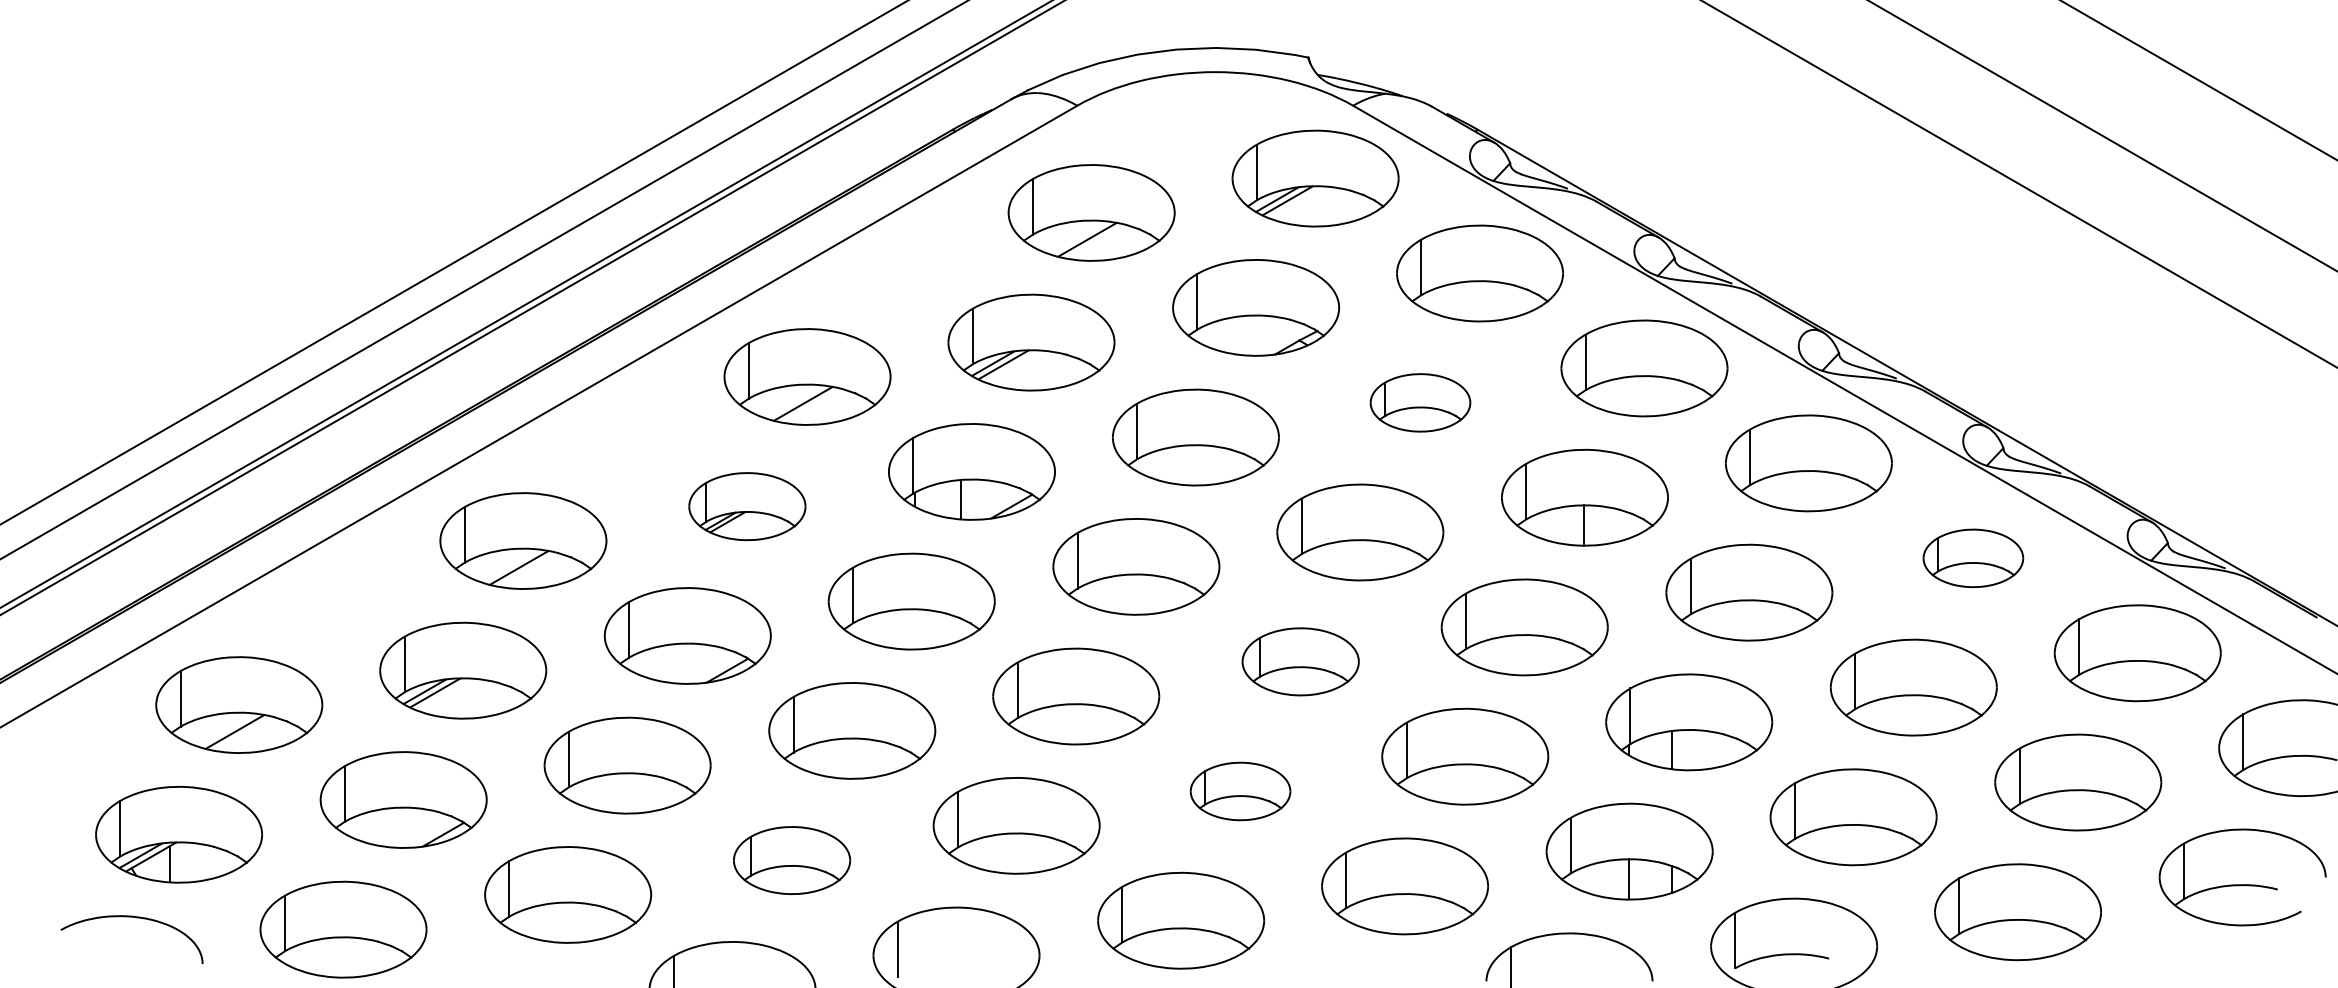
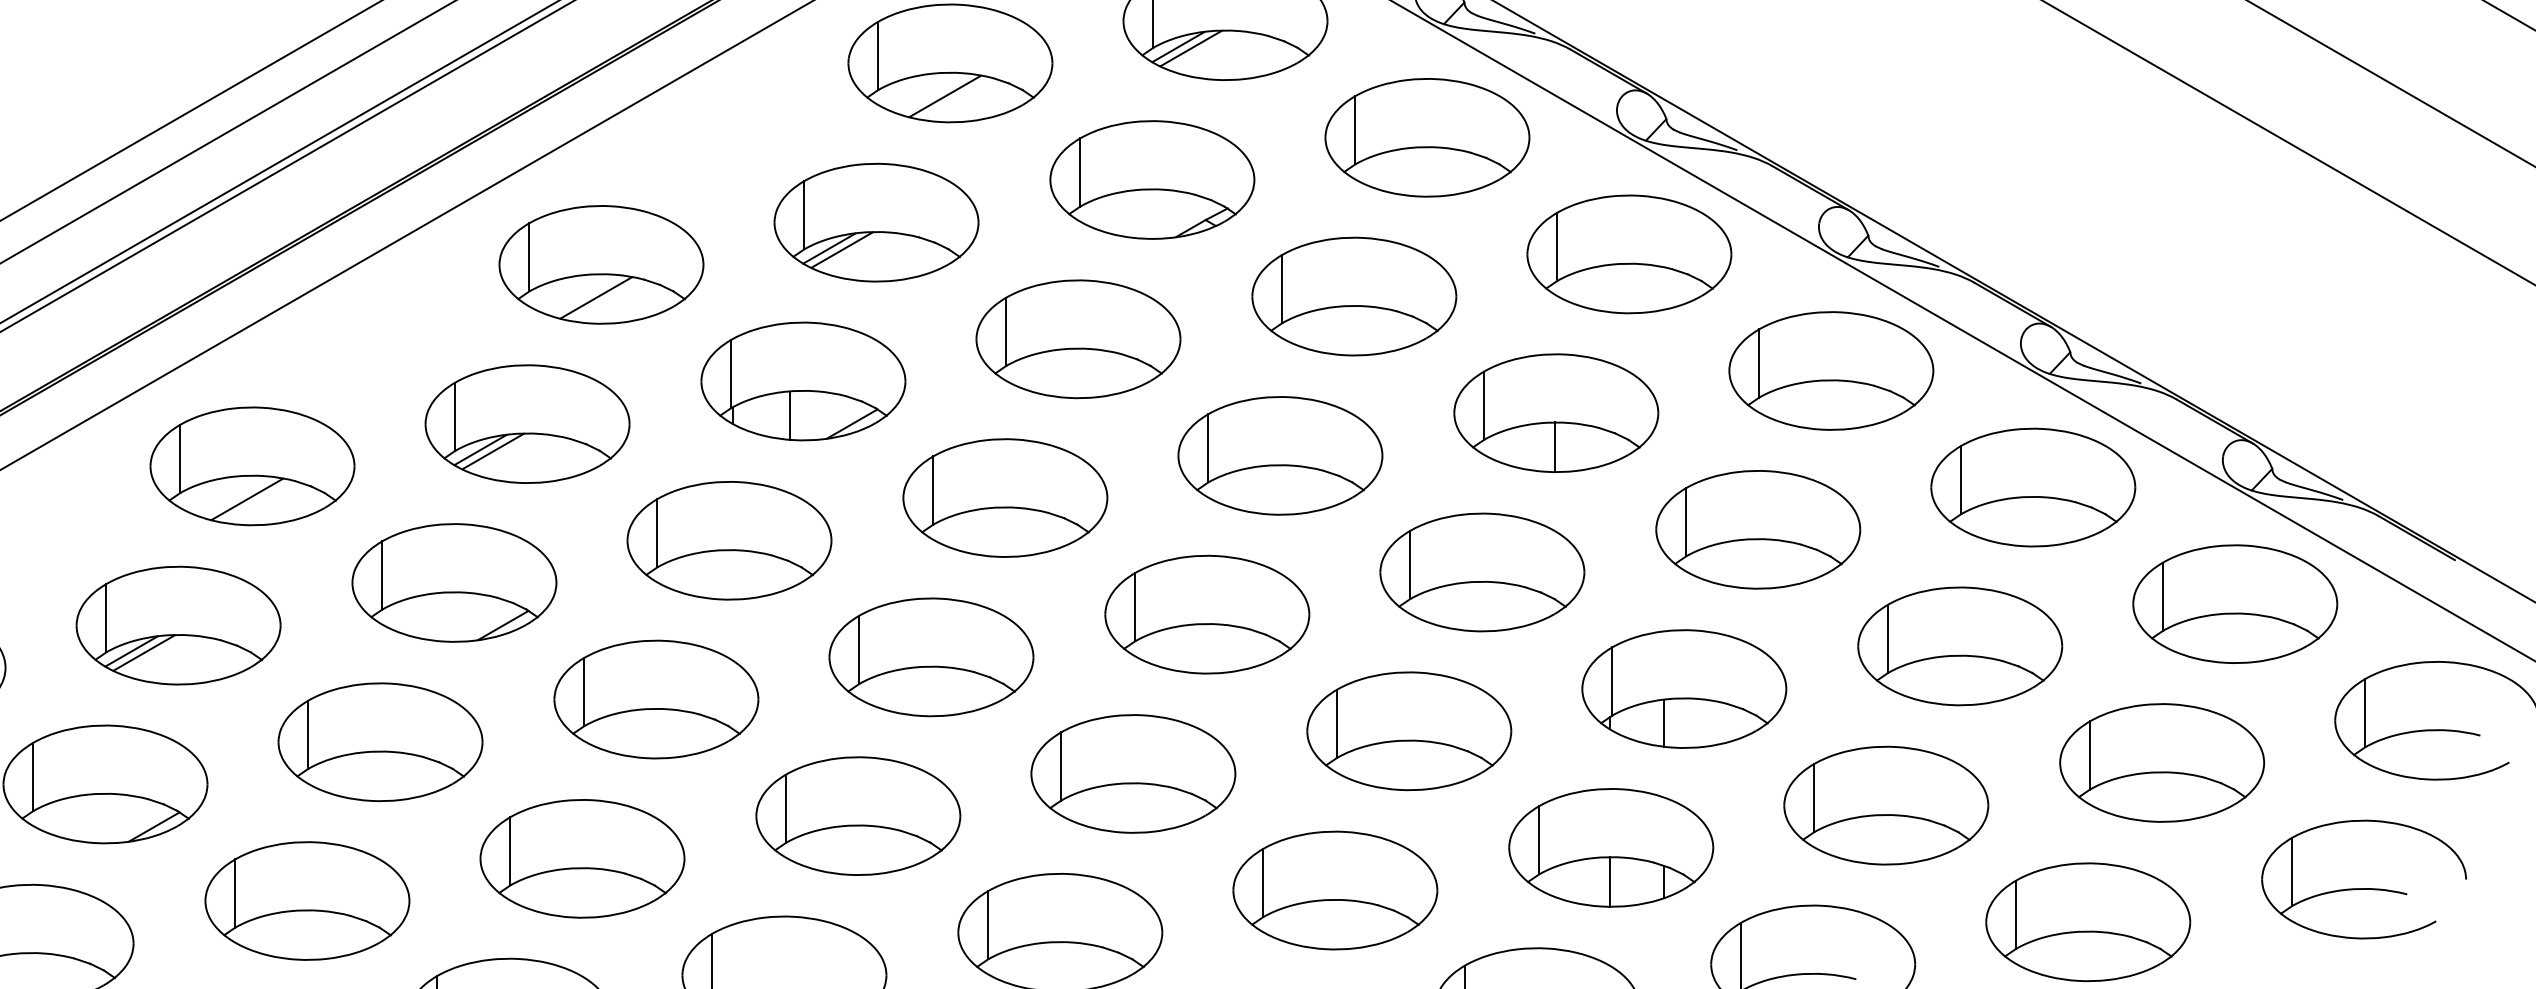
part: (1420, 402) -> (1354, 296), size x1.67
part: (747, 506) -> (527, 423), size x1.43
part: (1973, 558) -> (2033, 487), size x1.67
part: (1300, 661) -> (1206, 614), size x1.43
part: (1240, 791) -> (1133, 773), size x1.67
part: (791, 860) -> (581, 858), size x1.43

